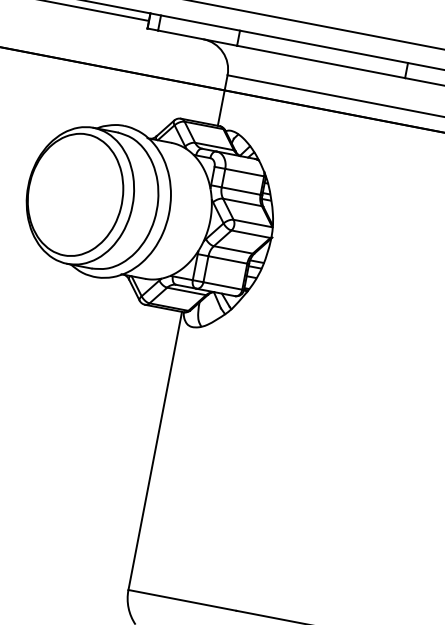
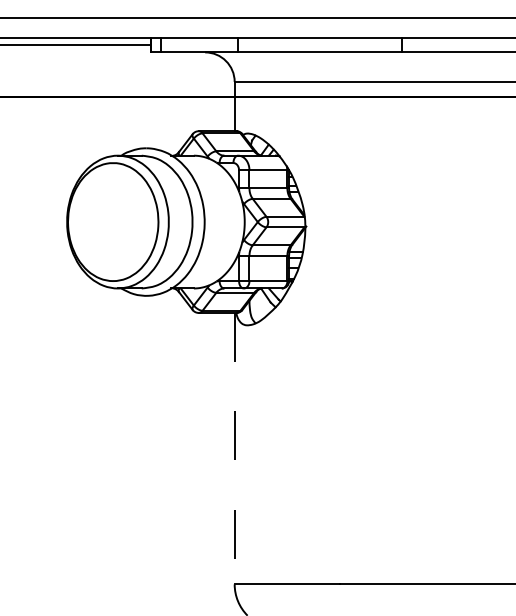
line: (155, 450) -> (234, 448), solid -> dashed

